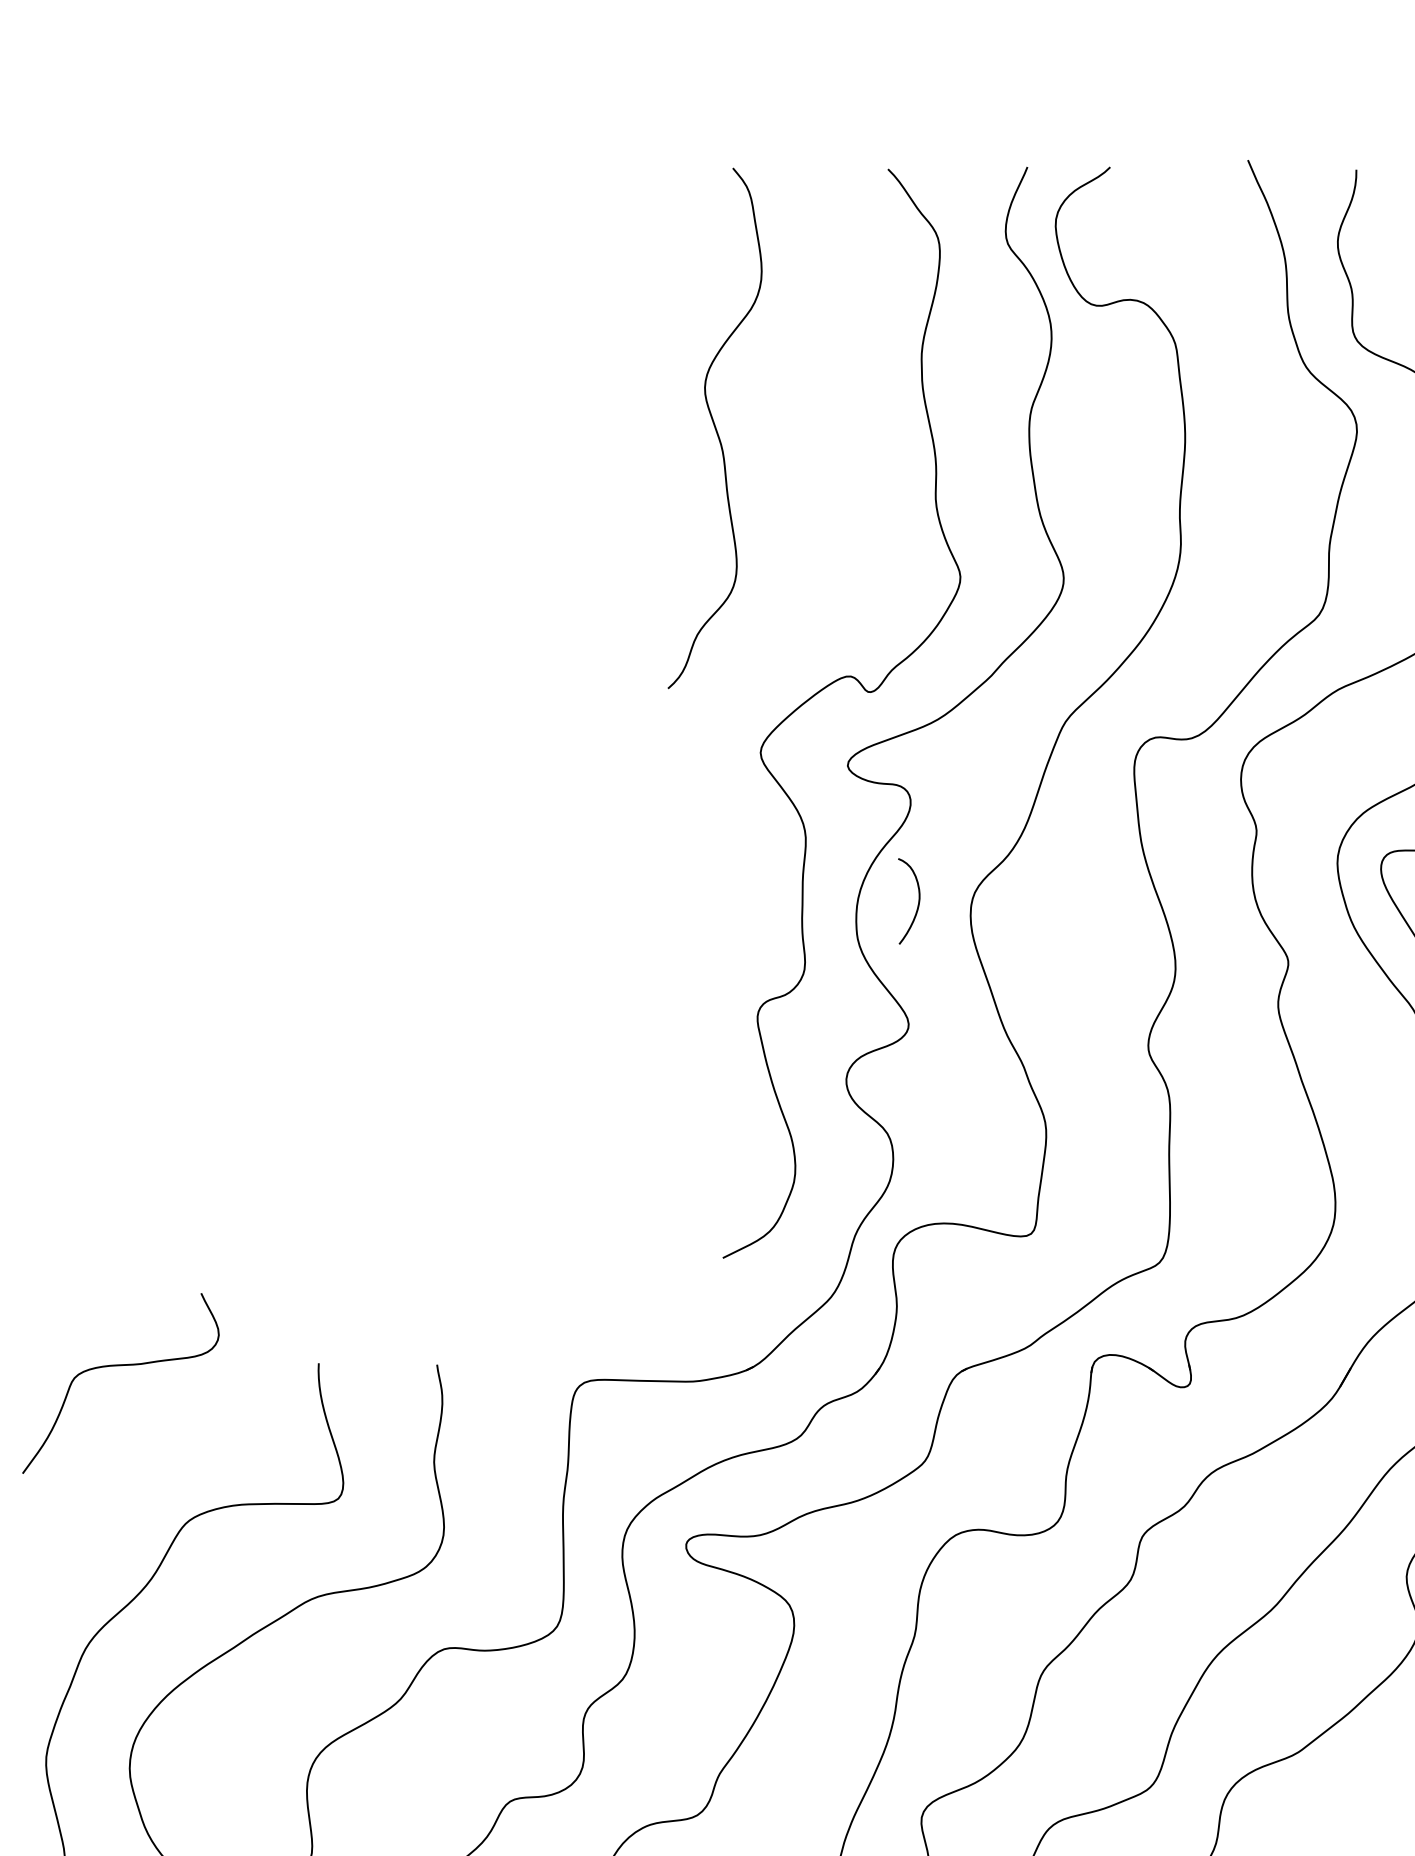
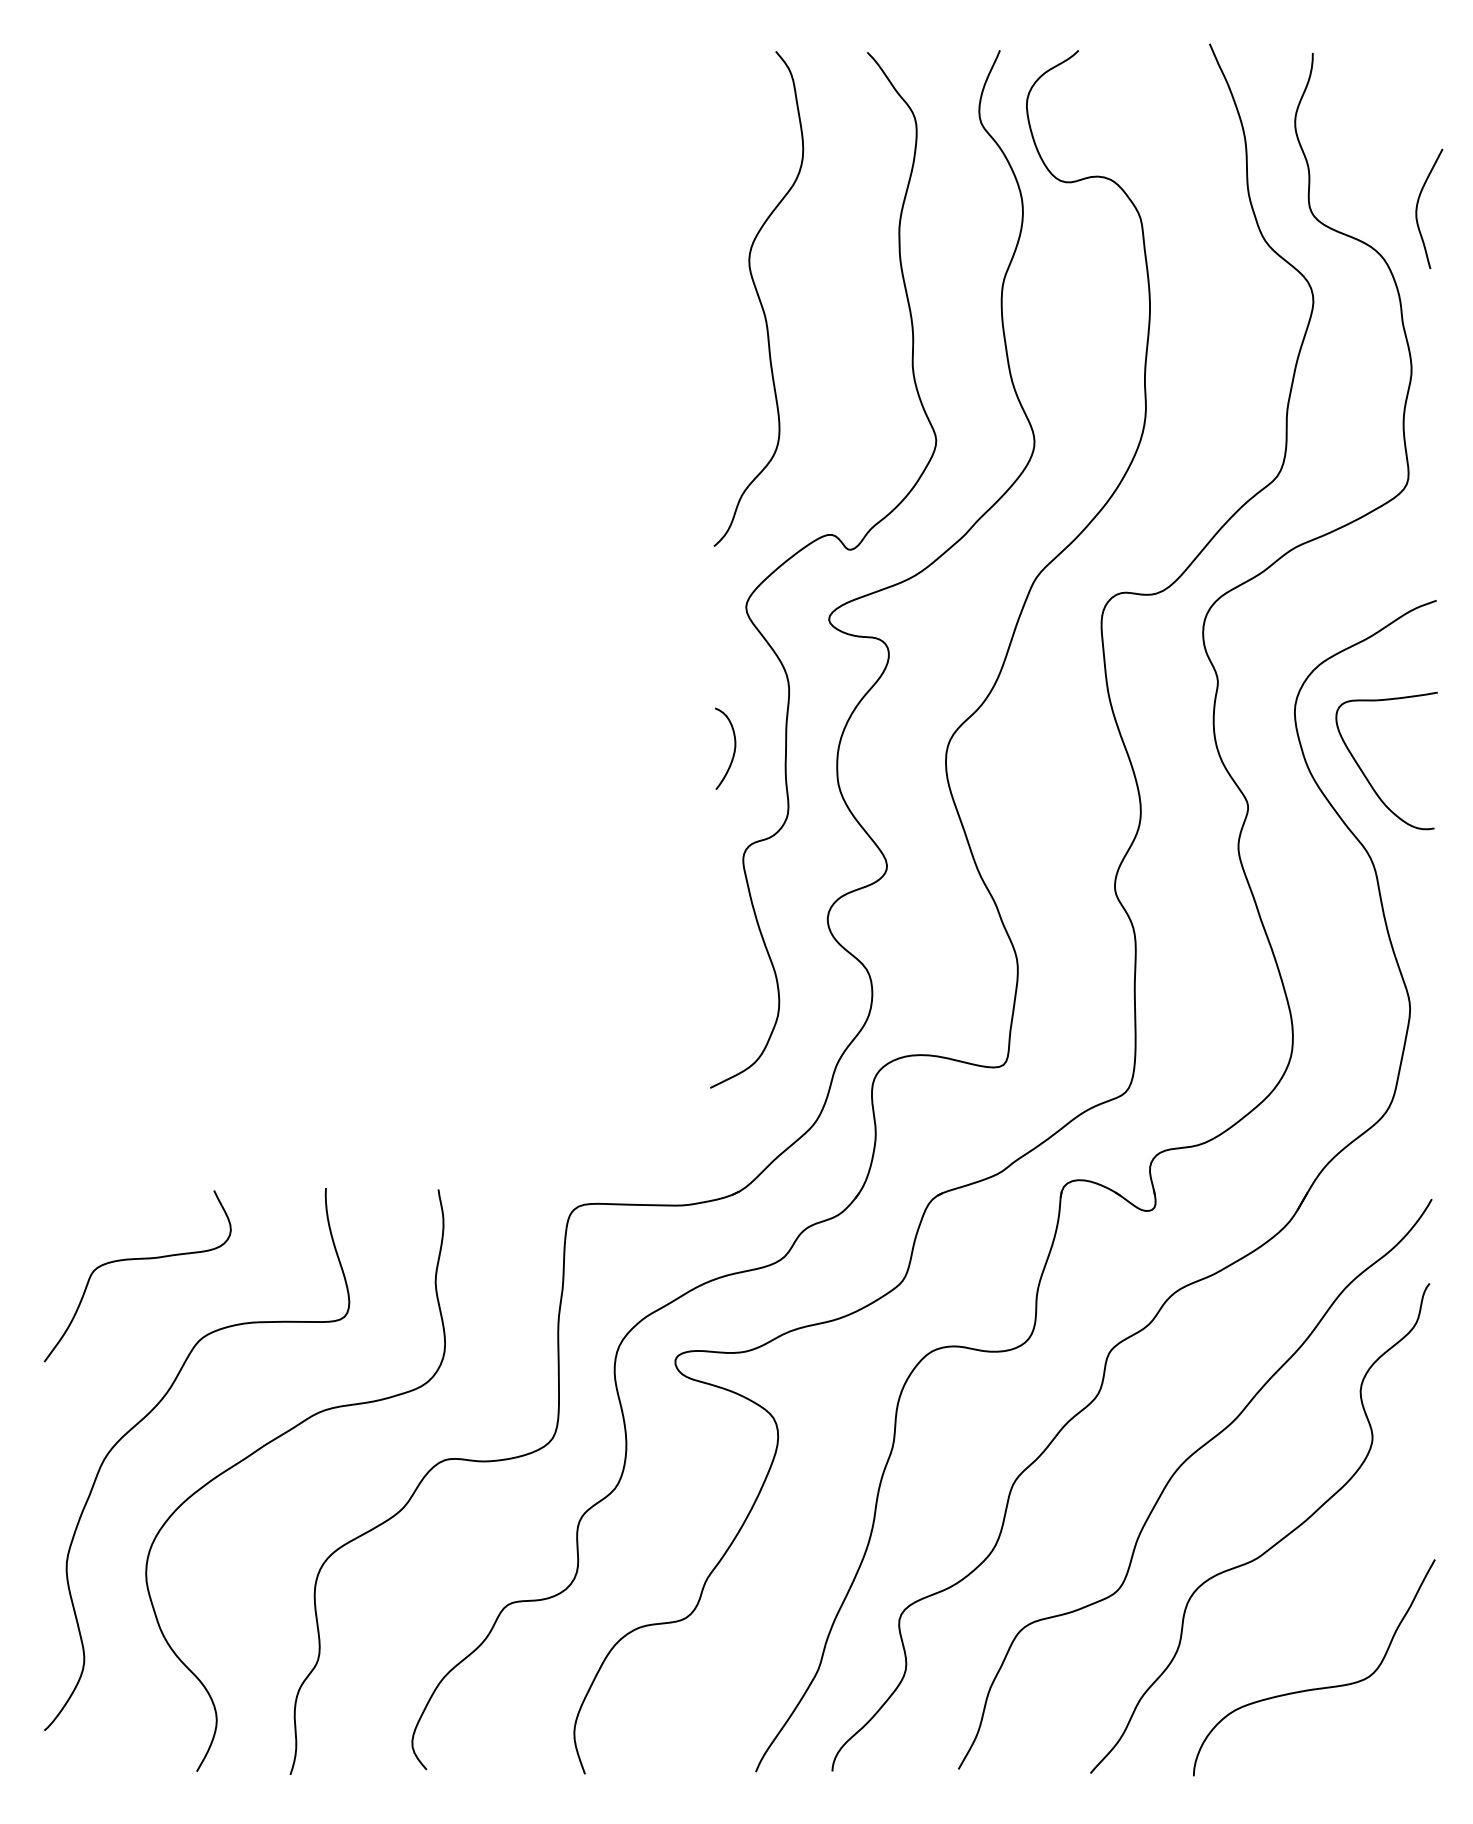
curve: (714, 427) -> (758, 298), moved
curve: (917, 904) -> (733, 751), moved
curve: (115, 1366) -> (132, 1260), moved

